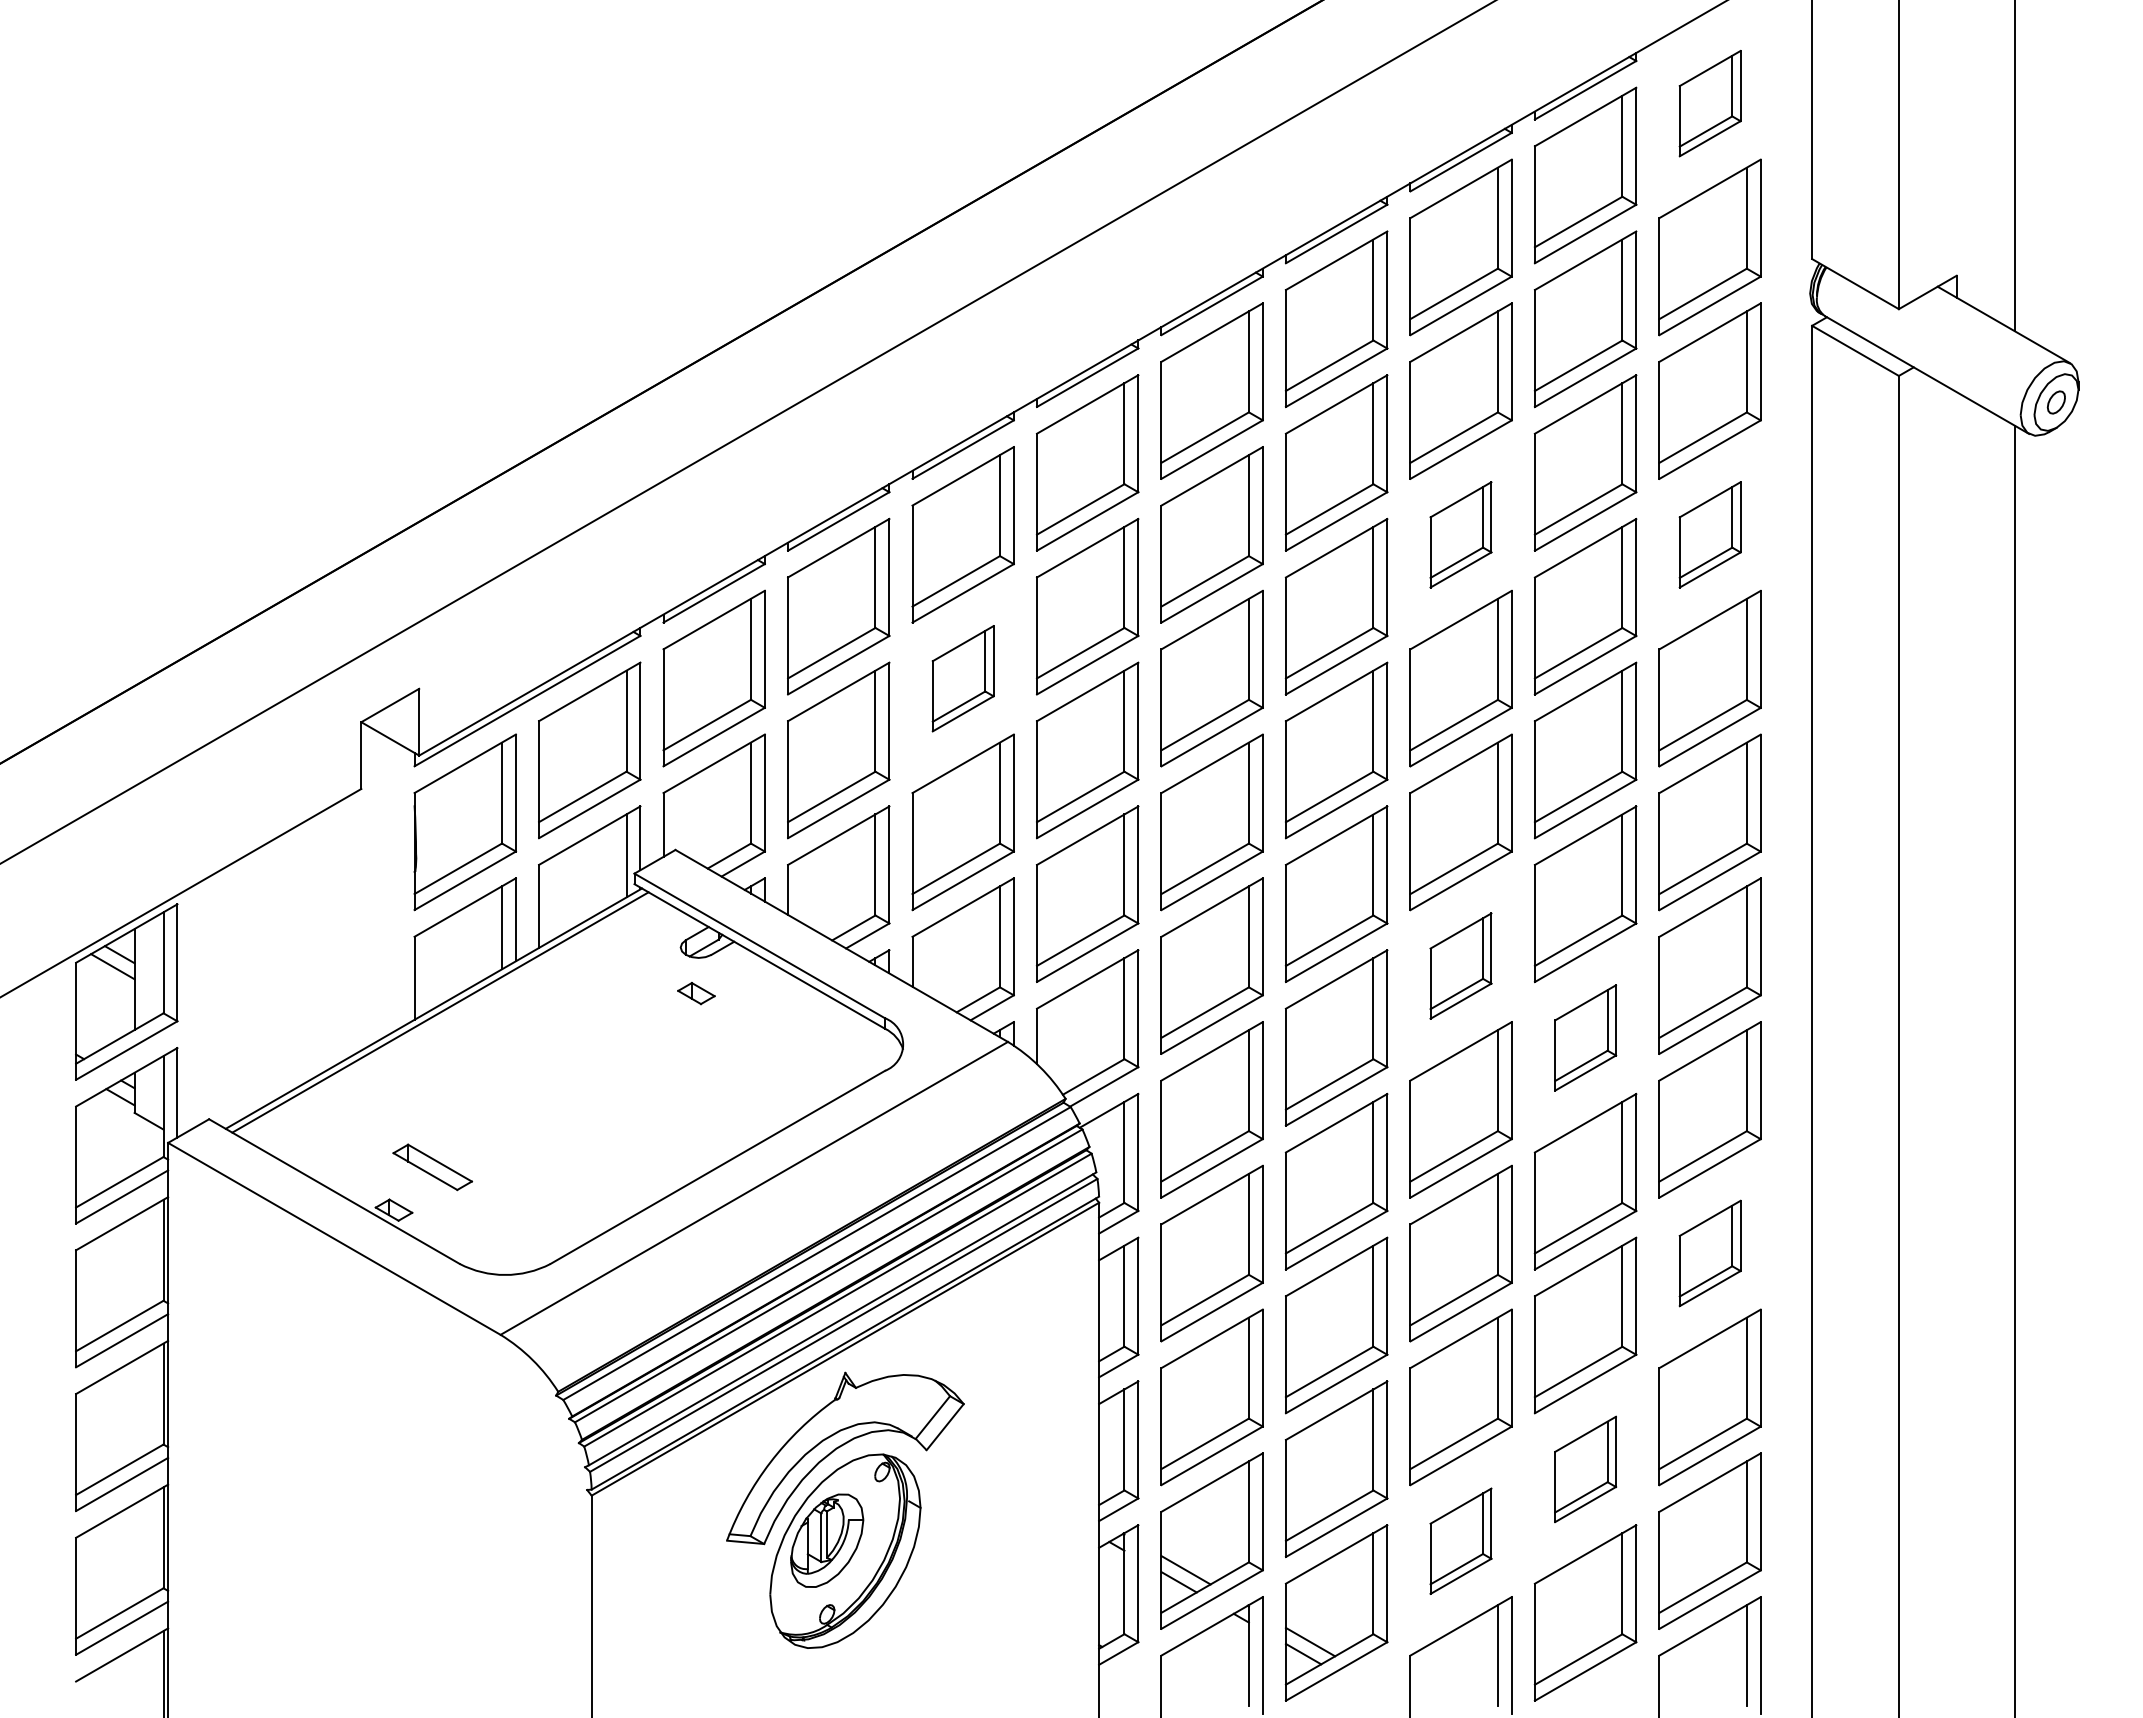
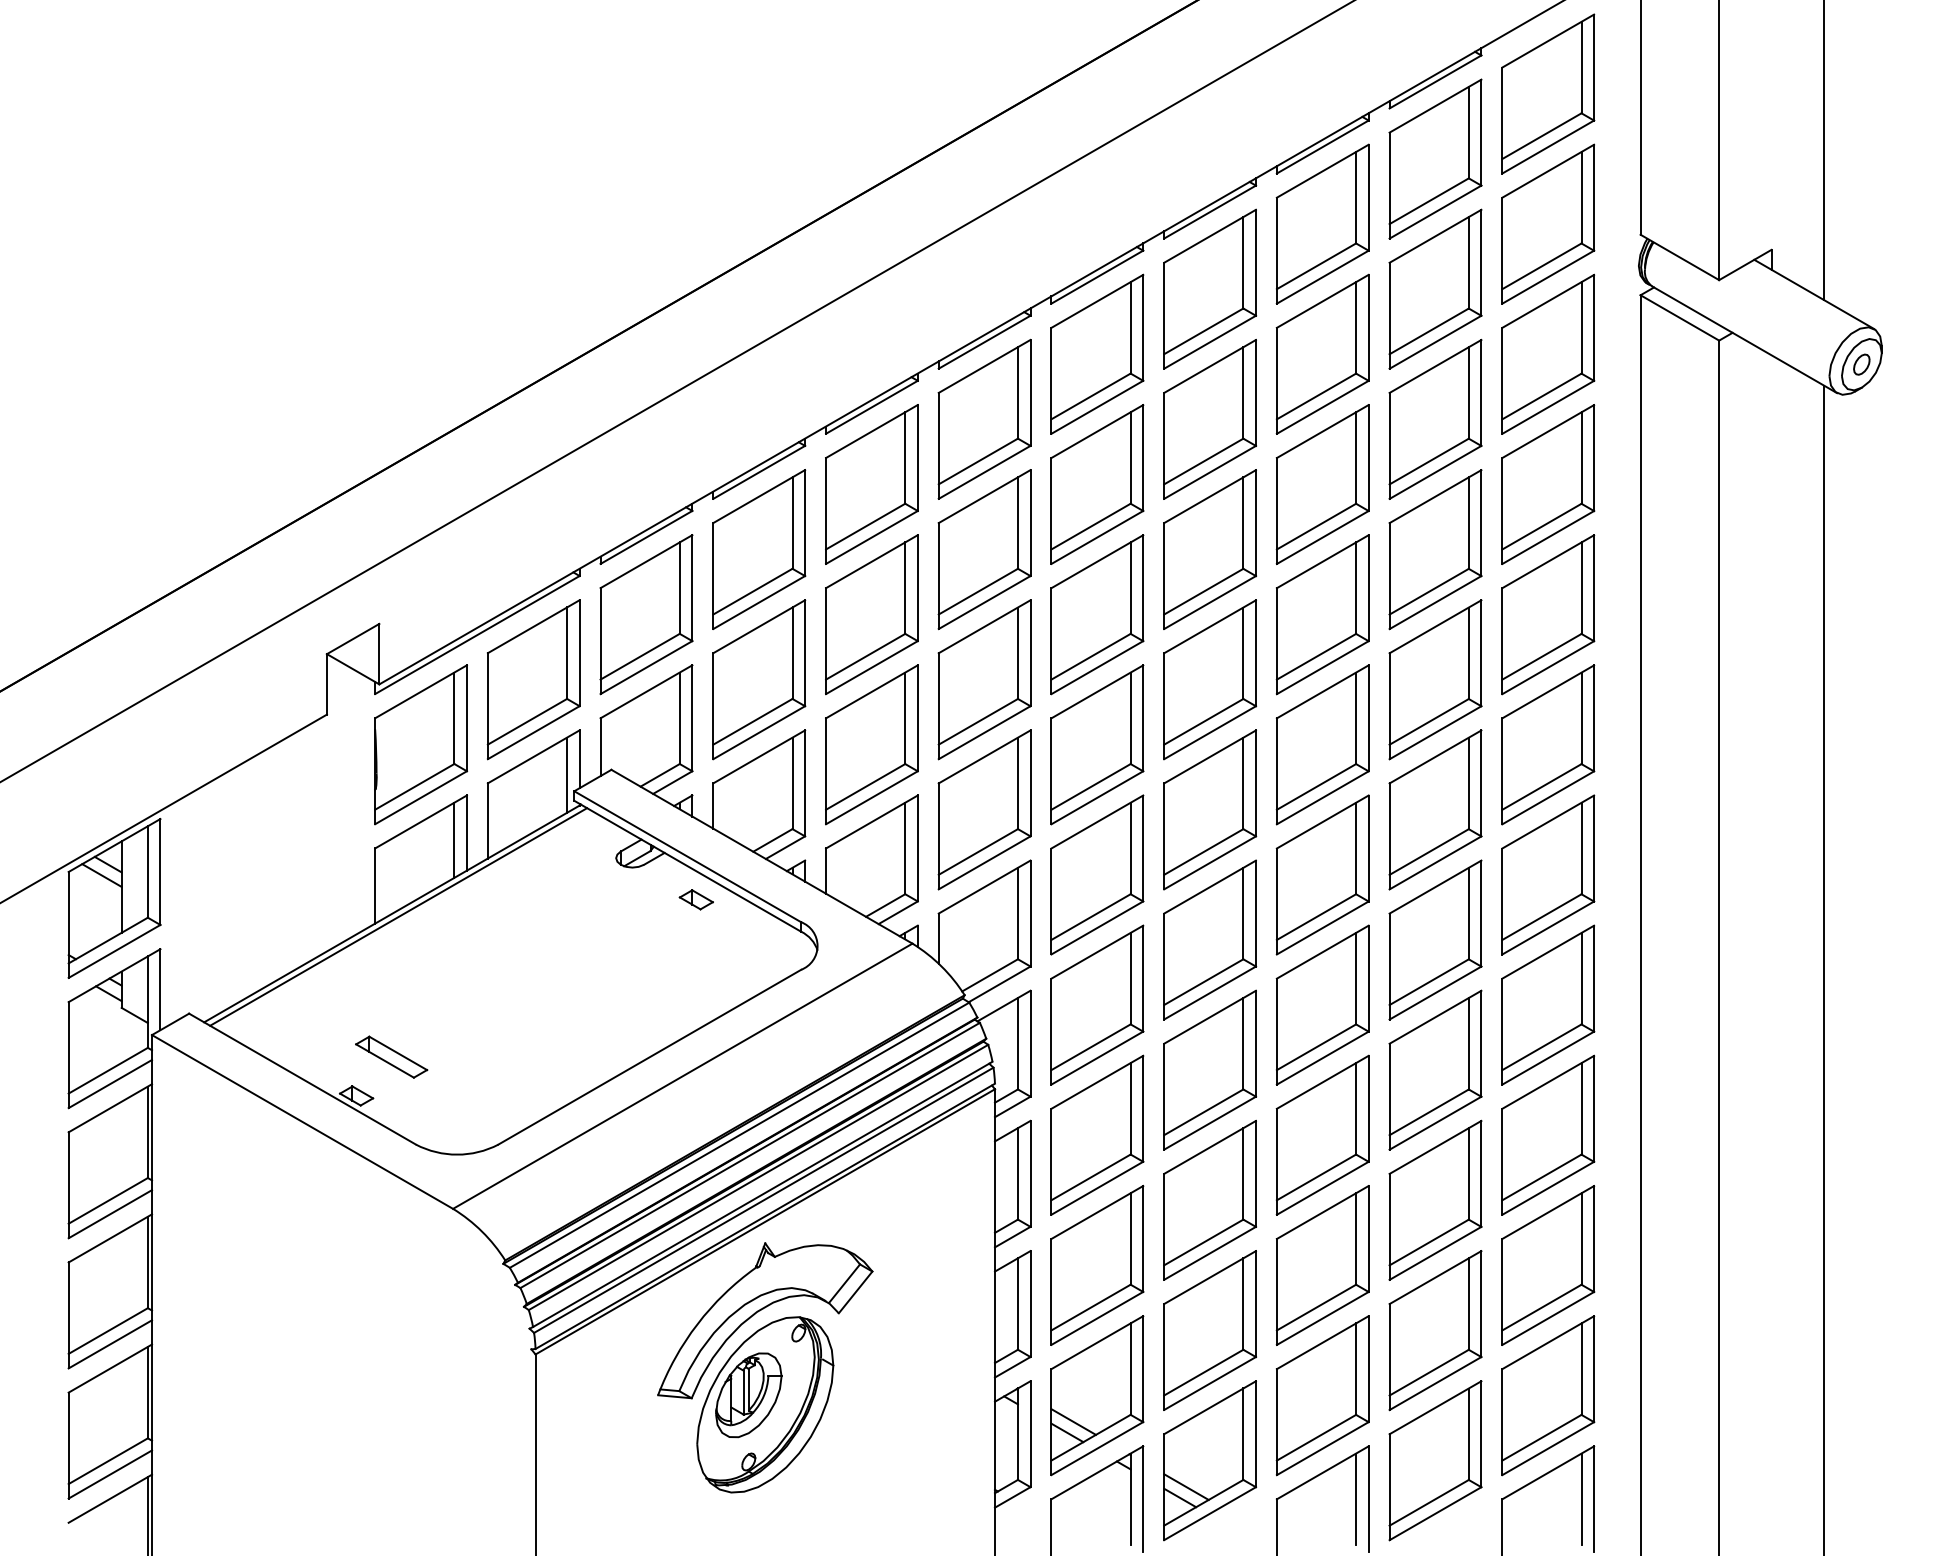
part: (1710, 103) -> (1548, 93), size x1.67
part: (1460, 534) -> (1322, 484), size x1.67
part: (1710, 534) -> (1548, 484), size x1.67
part: (962, 678) -> (871, 614), size x1.67
part: (1460, 965) -> (1322, 874), size x1.67
part: (695, 993) -> (695, 899), moved
part: (1585, 1037) -> (1435, 939), size x1.67
part: (1710, 1252) -> (1548, 1134), size x1.67
part: (1585, 1469) -> (1435, 1330), size x1.67
part: (1460, 1540) -> (1322, 1395), size x1.67

